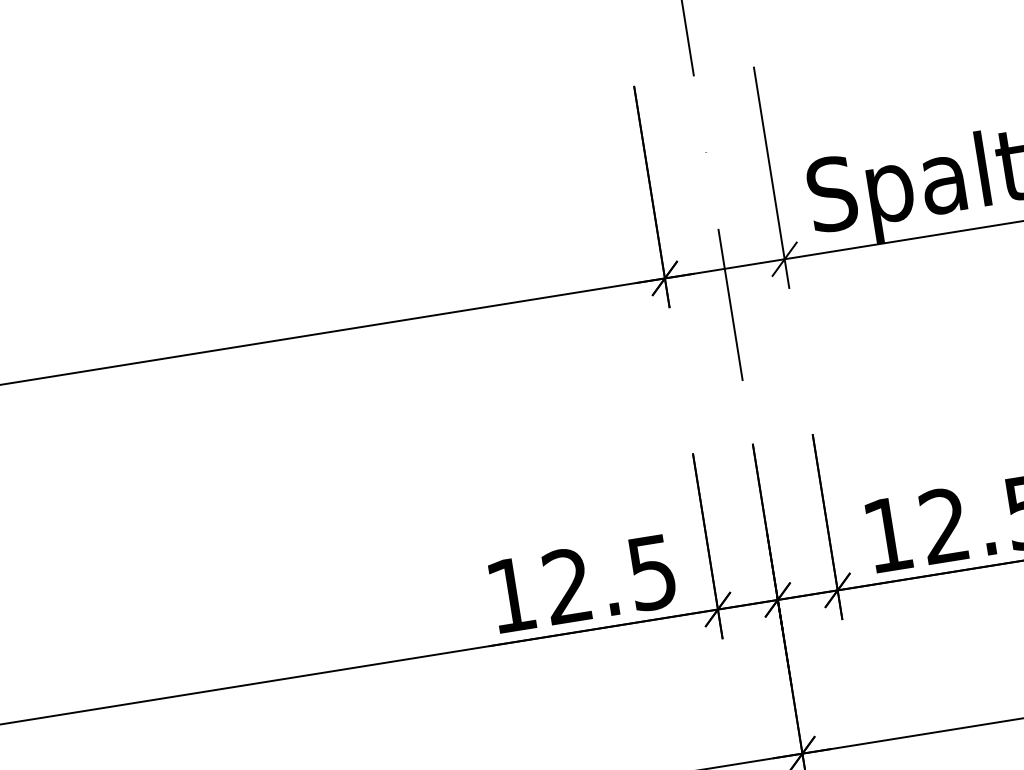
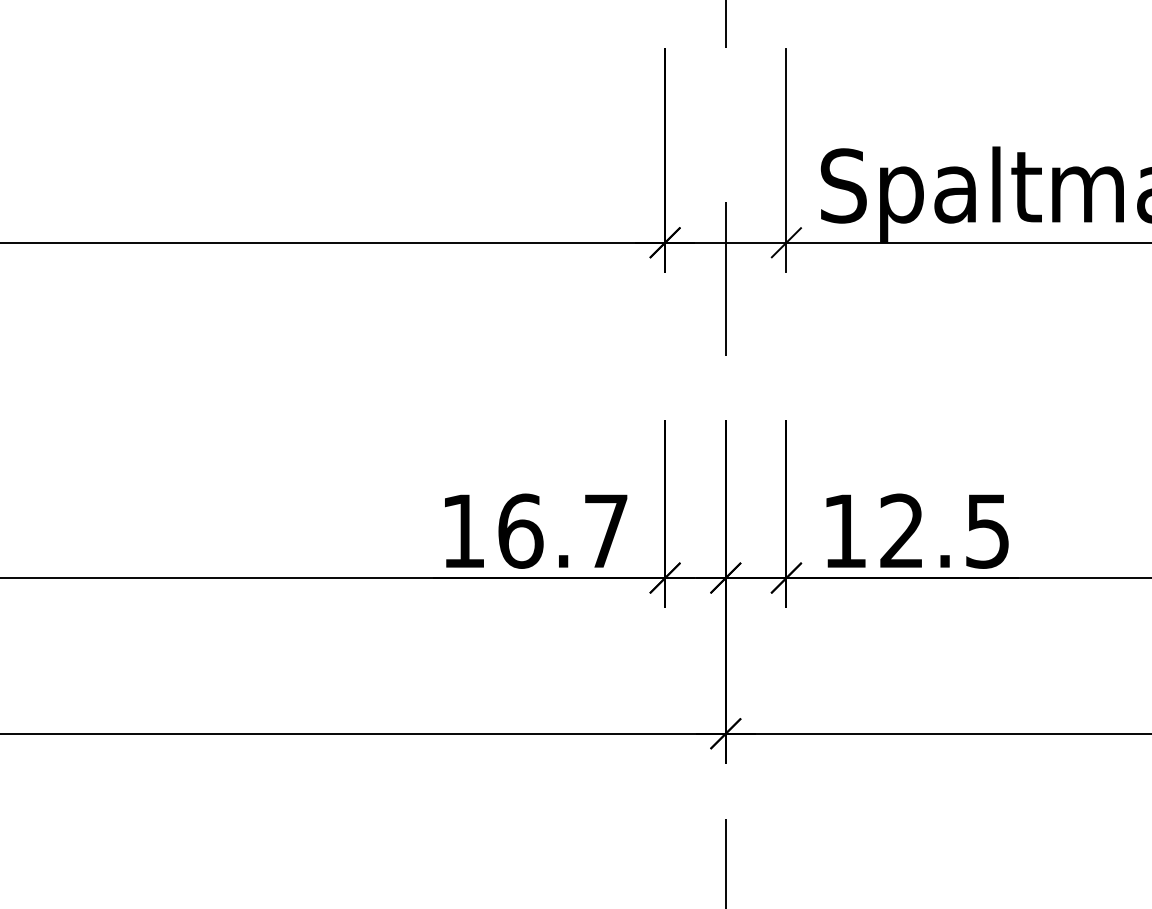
text: (609, 578) -> (562, 530), 12.5 -> 16.7

